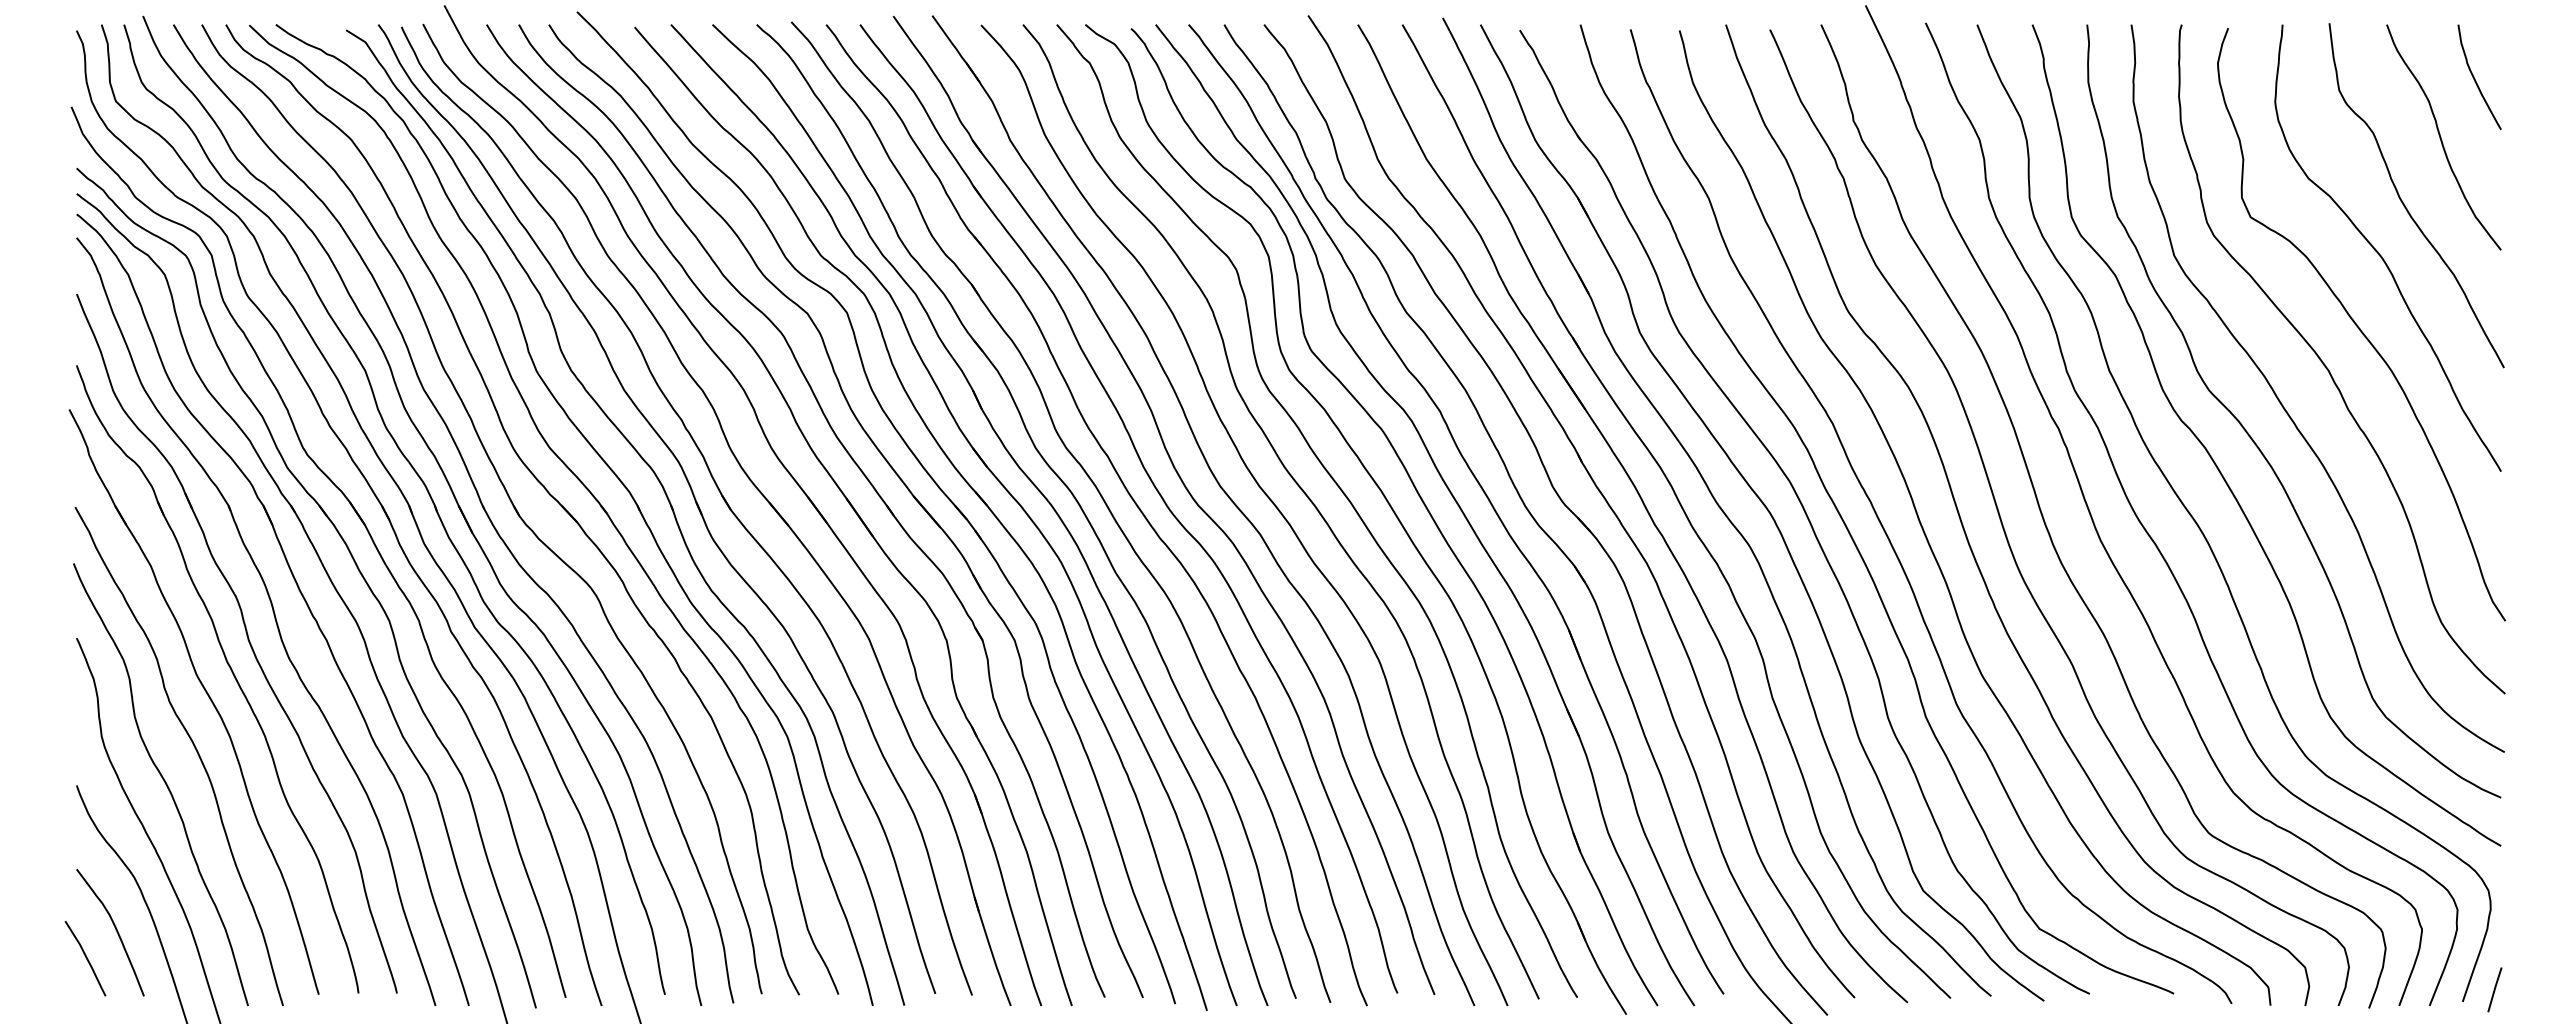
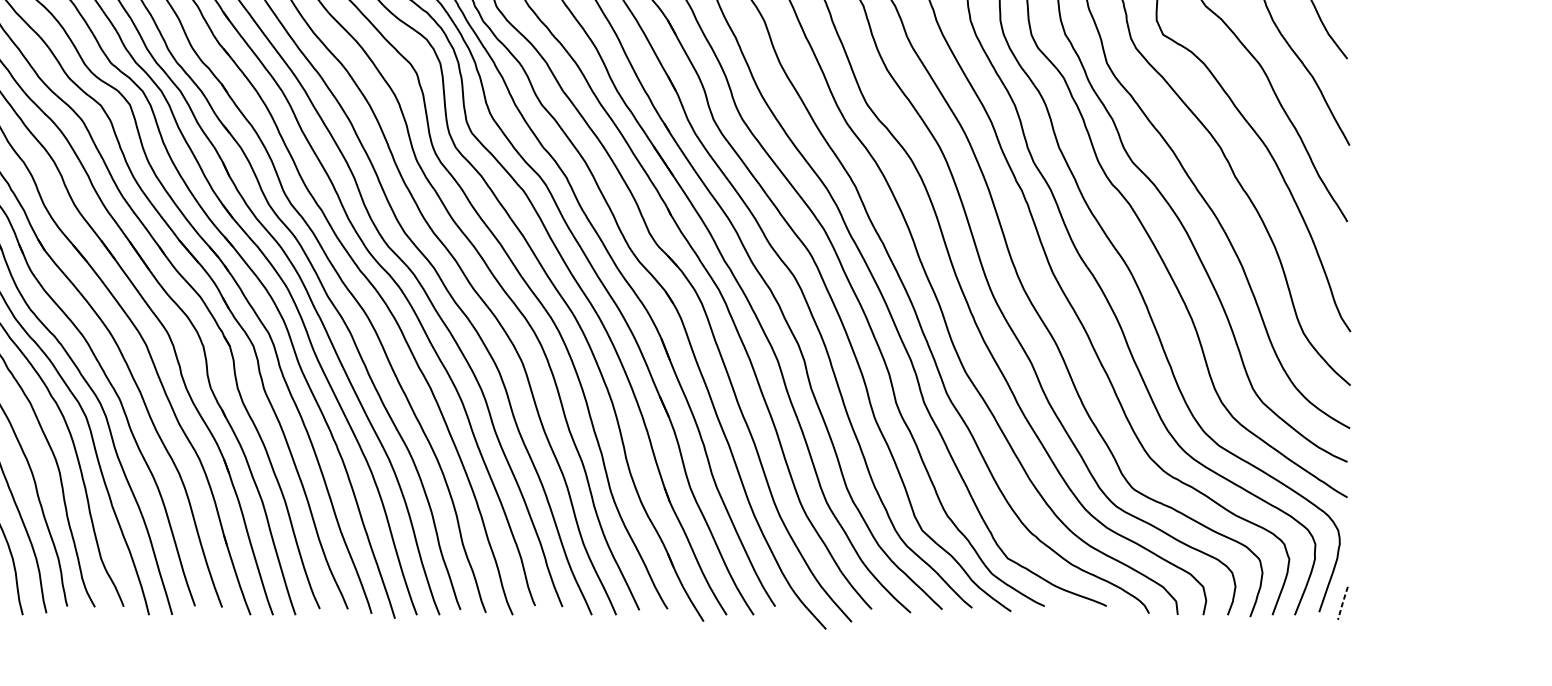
line: (2494, 989) -> (1342, 603), solid -> dashed

